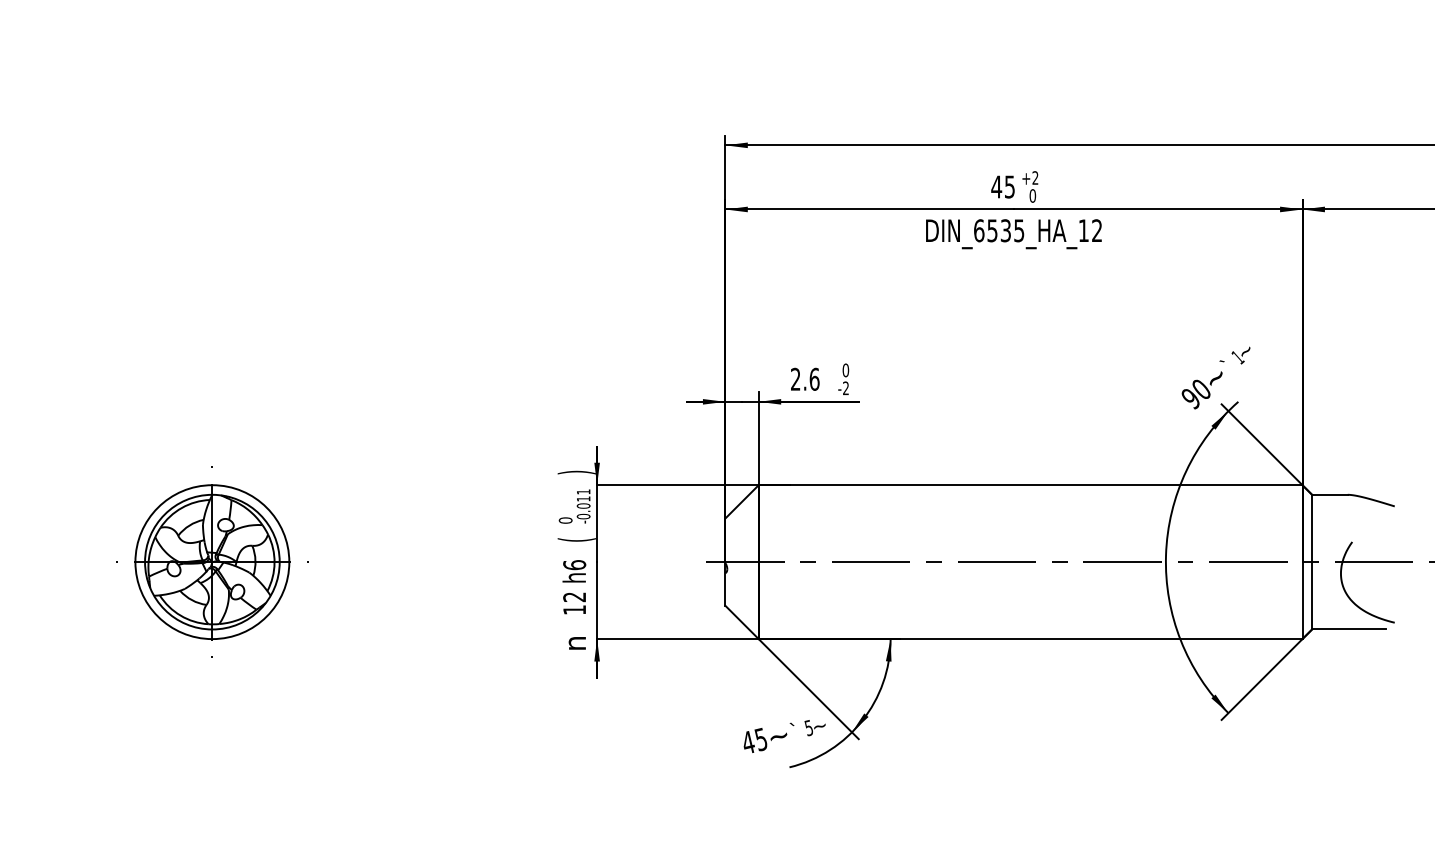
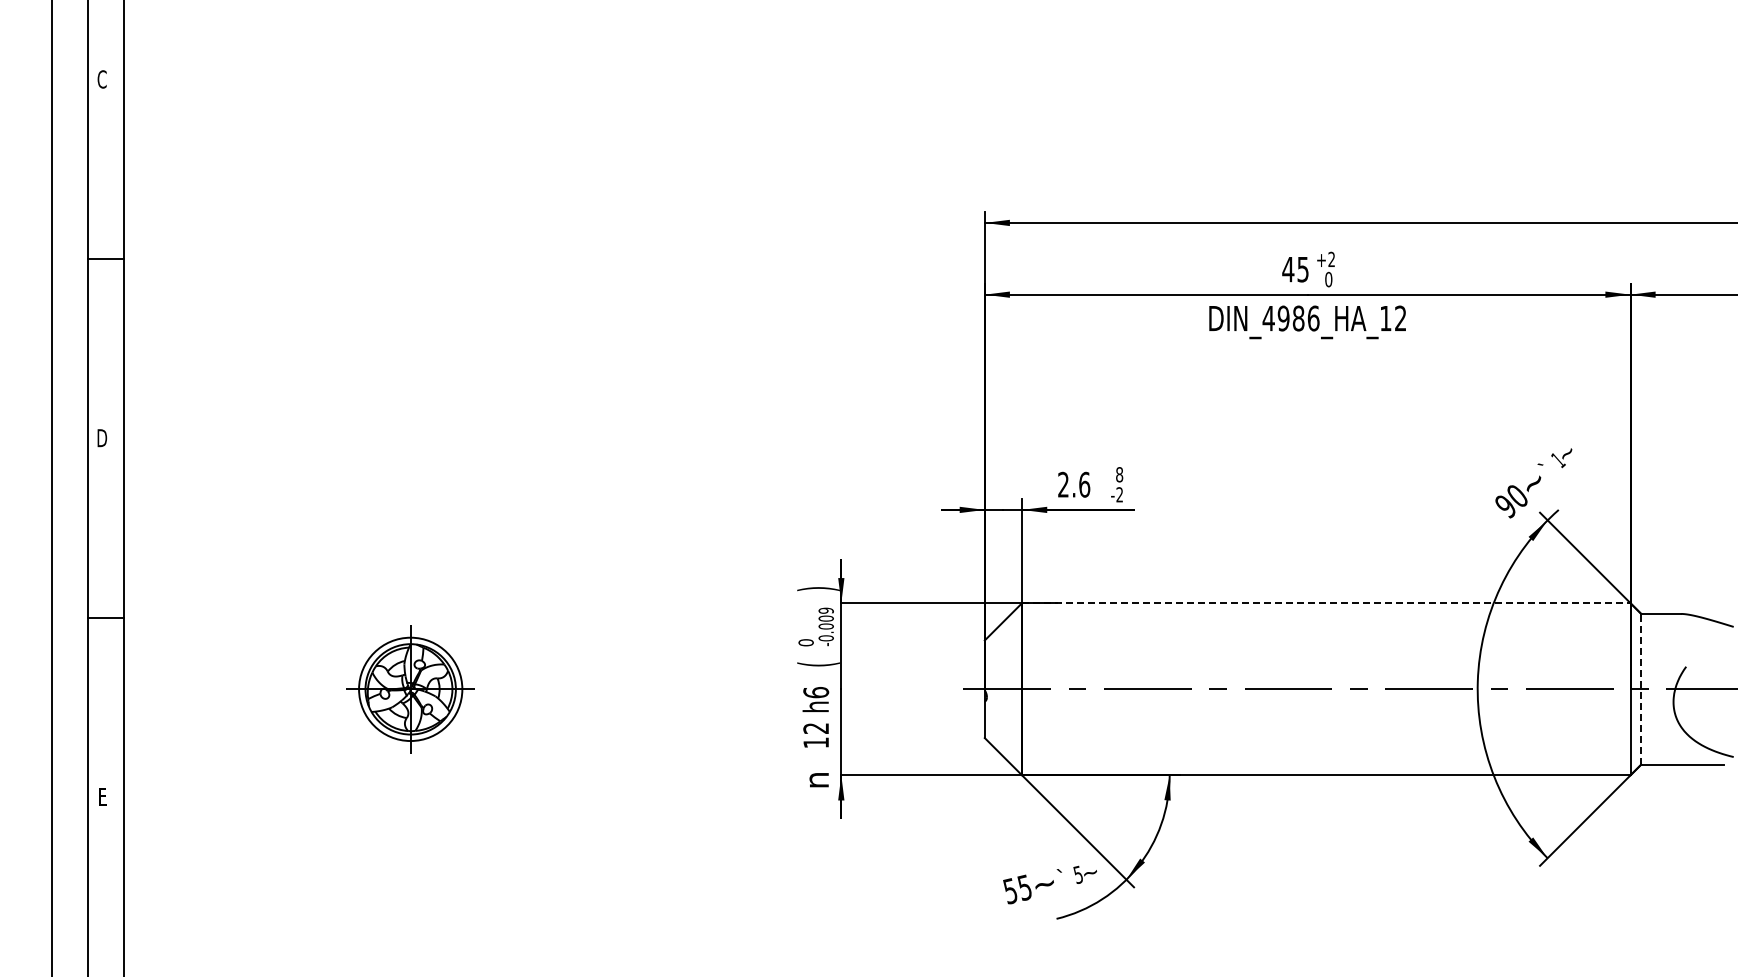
text: (998, 230) -> (1290, 318), DIN_6535_HA_12 -> DIN_4986_HA_12
text: (845, 370) -> (1119, 474), 0 -> 8
line: (1030, 485) -> (1326, 603), solid -> dashed
text: (582, 495) -> (825, 614), -0.011 -> -0.009
line: (1312, 561) -> (1641, 688), solid -> dashed
part: (212, 562) -> (410, 689), size x0.6
text: (748, 742) -> (1010, 891), 45 -> 55

